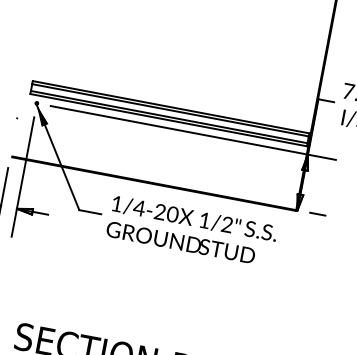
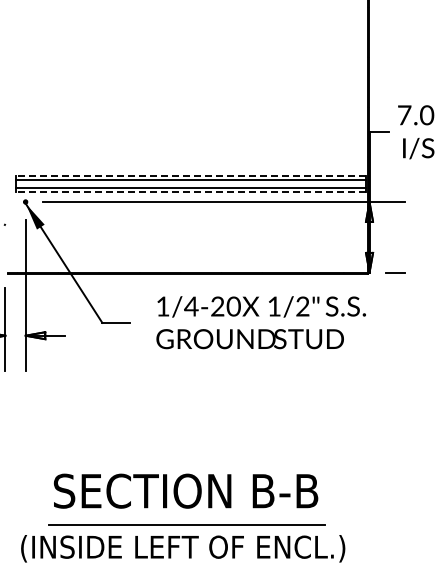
line: (170, 107) -> (190, 175), solid -> dashed
line: (168, 120) -> (190, 192), solid -> dashed
text: (191, 231) -> (260, 322), moved

